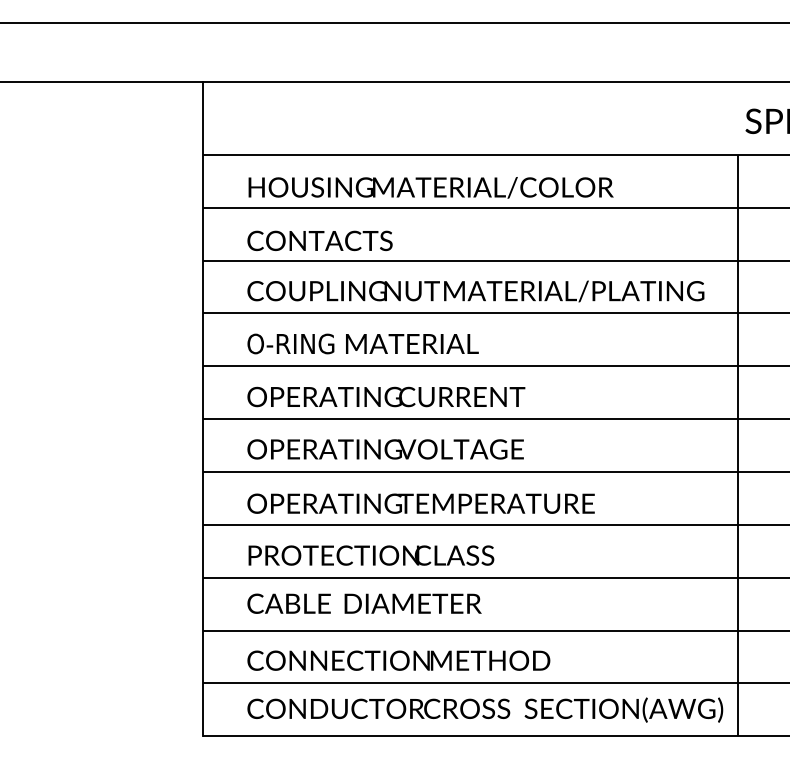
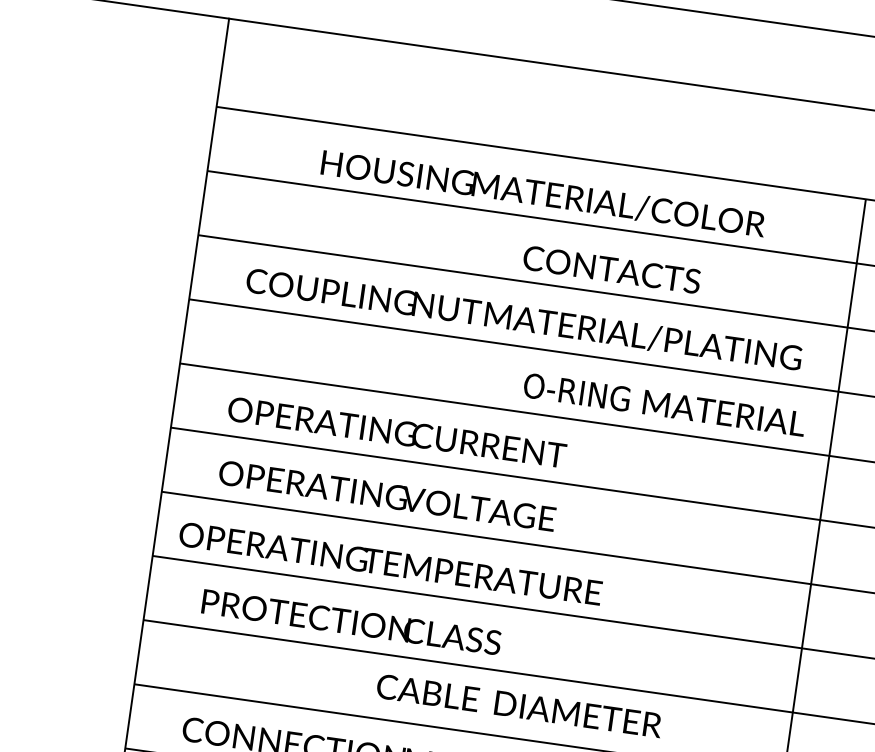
text: (430, 187) -> (542, 193), moved
text: (319, 240) -> (611, 269), moved
text: (362, 343) -> (663, 404), moved
text: (420, 503) -> (389, 563), moved
text: (364, 603) -> (519, 705), moved

